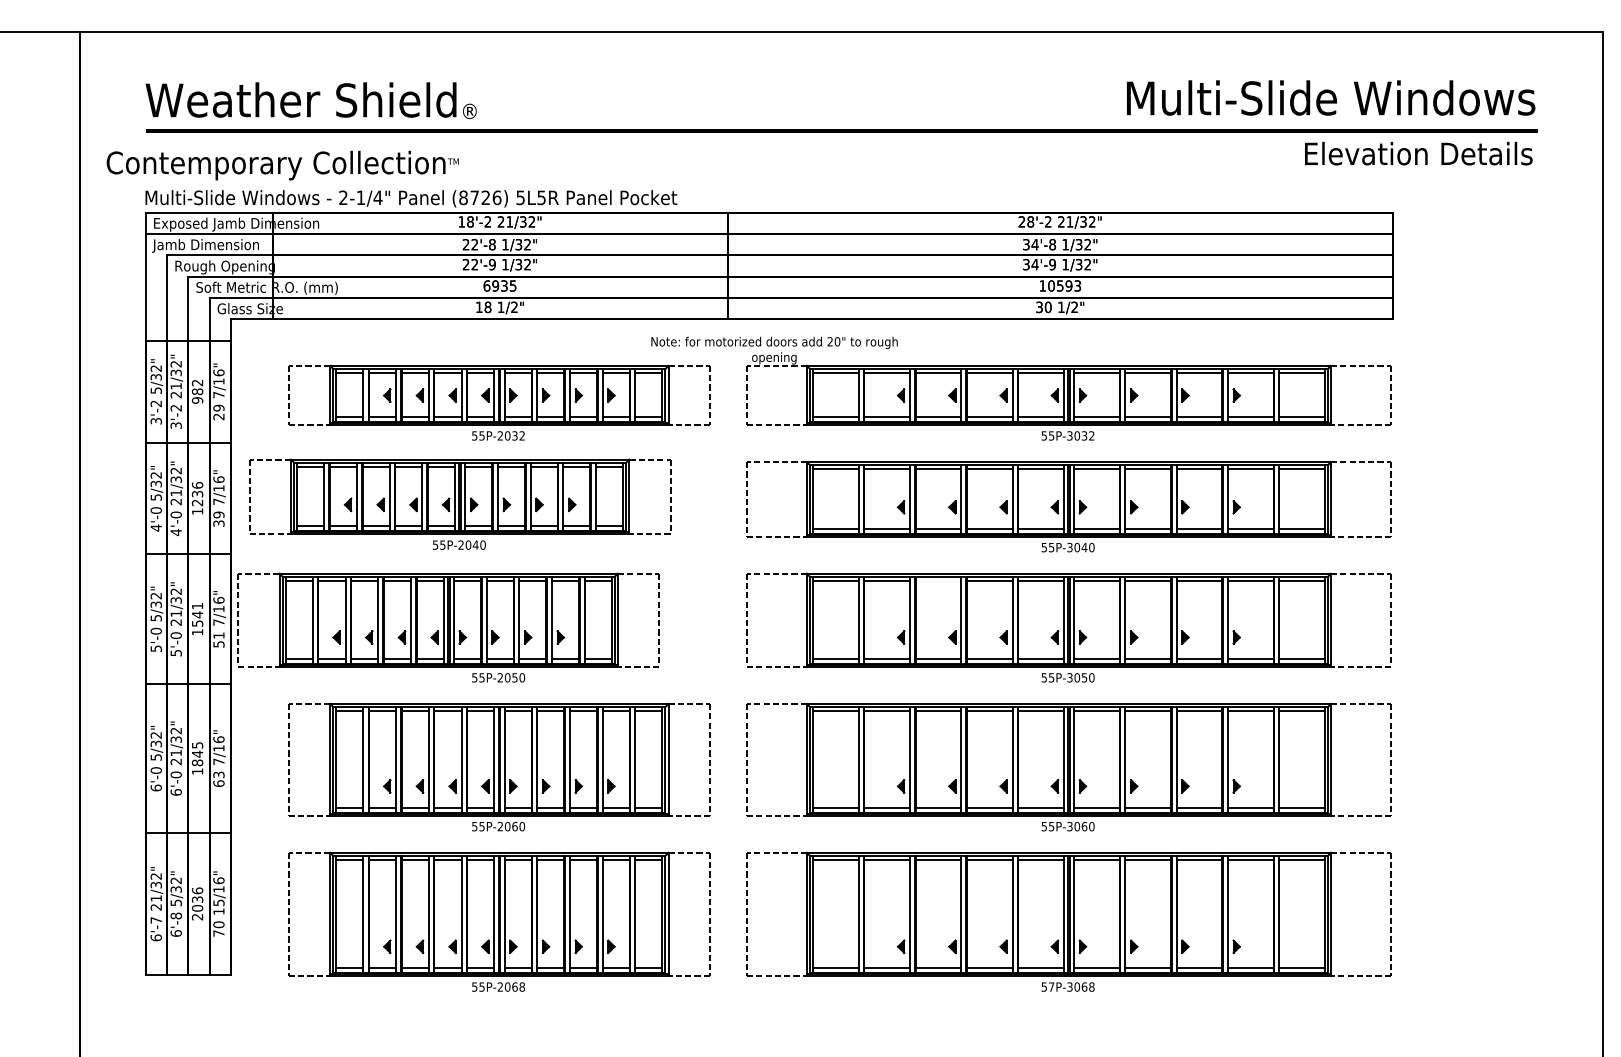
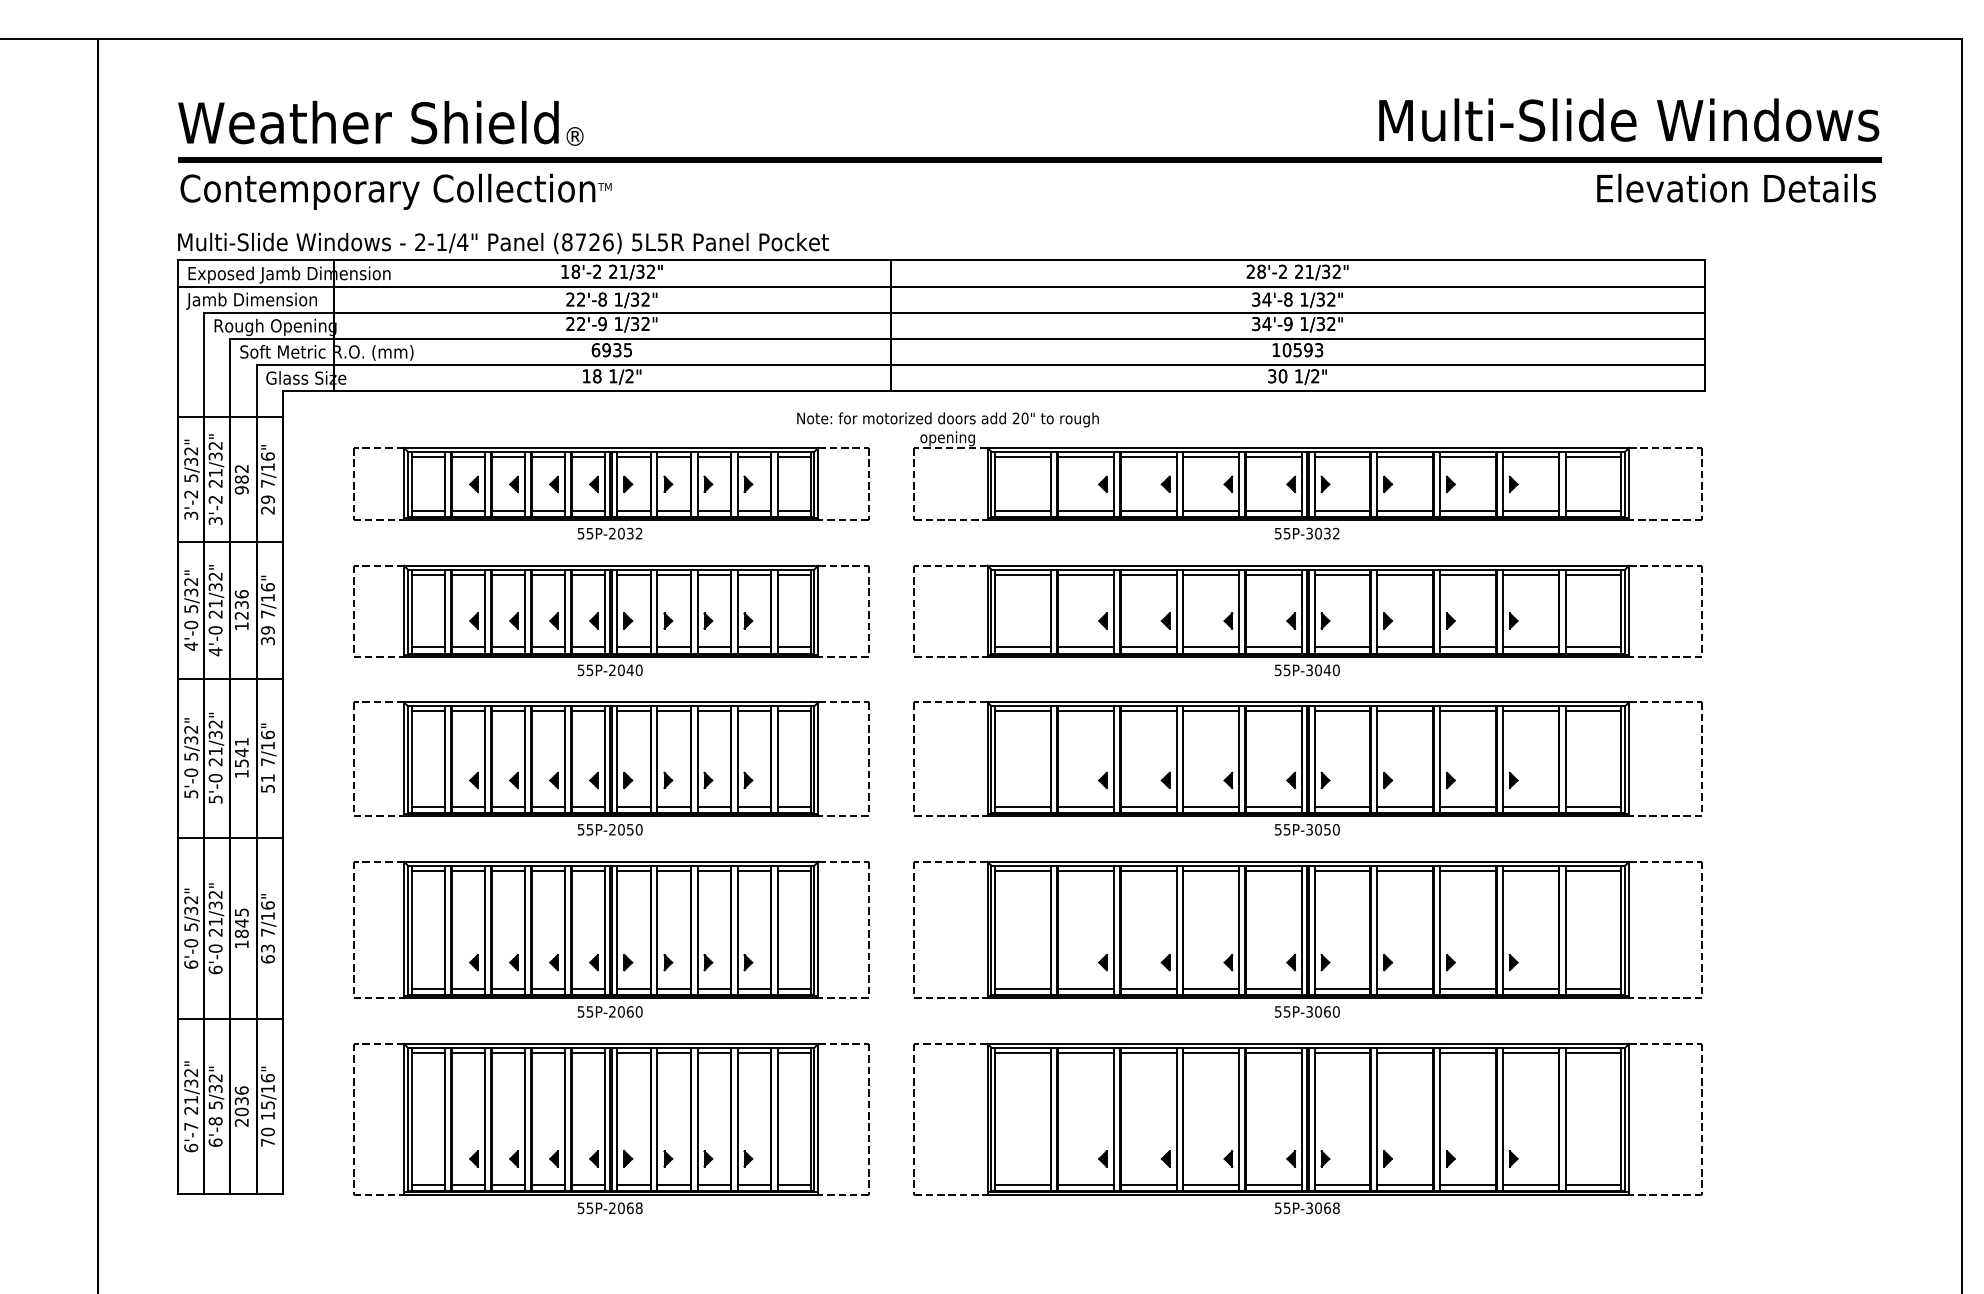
text: (282, 165) -> (395, 191), moved
part: (460, 504) -> (611, 620), moved
line: (938, 581) -> (1148, 711), added
part: (448, 619) -> (611, 758), moved
text: (1051, 987) -> (1286, 1208), 57P-3068 -> 55P-3068

